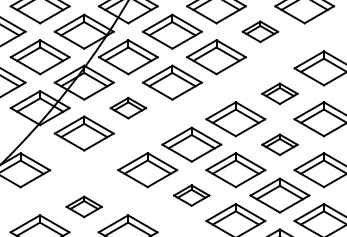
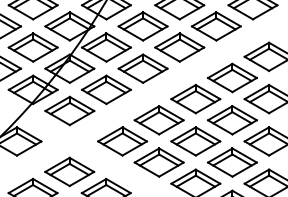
part: (259, 31) -> (215, 26), size x1.67
part: (279, 93) -> (232, 77), size x1.67
part: (128, 107) -> (106, 89), size x1.67
part: (279, 144) -> (232, 120), size x1.67
part: (190, 195) -> (158, 162), size x1.67
part: (83, 206) -> (69, 171), size x1.67

